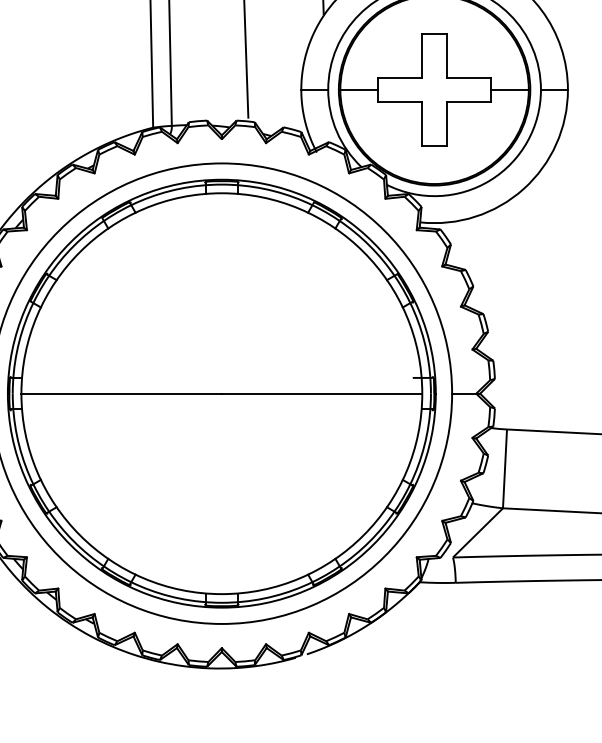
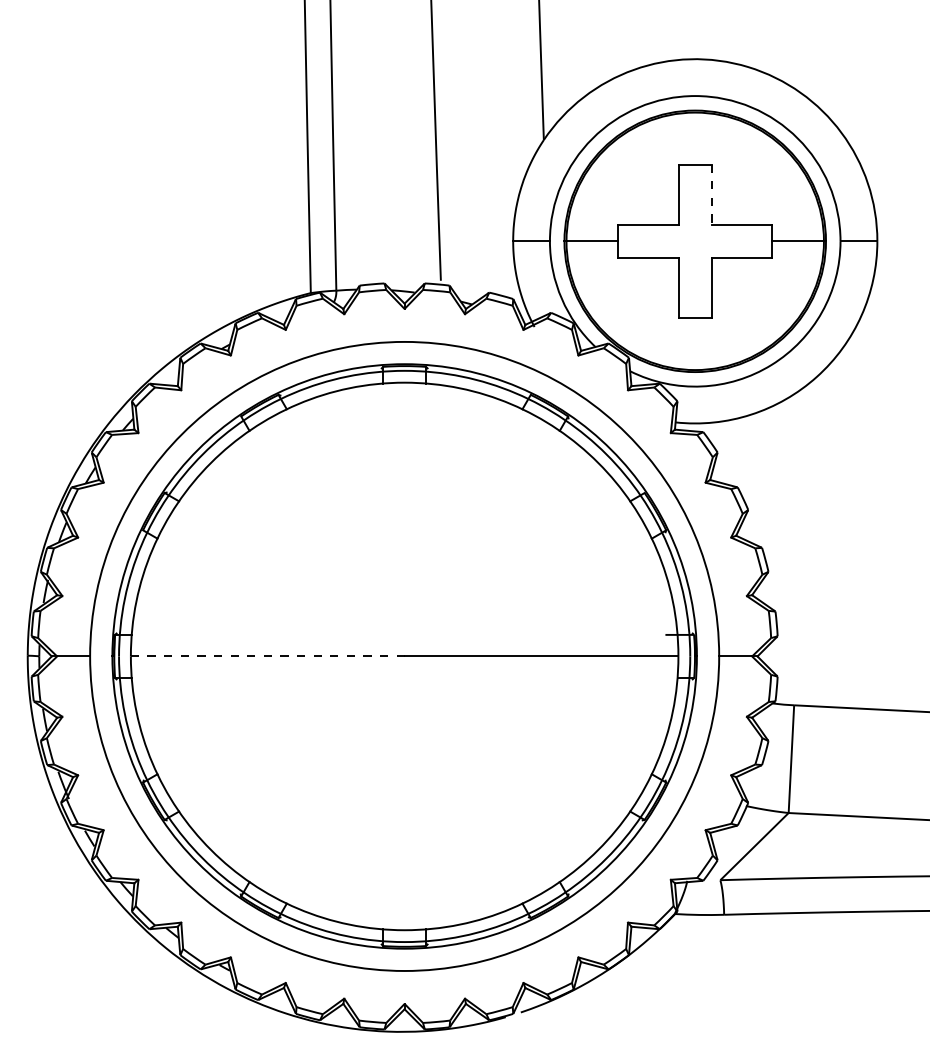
line: (446, 56) -> (711, 195), solid -> dashed
line: (121, 393) -> (267, 656), solid -> dashed

